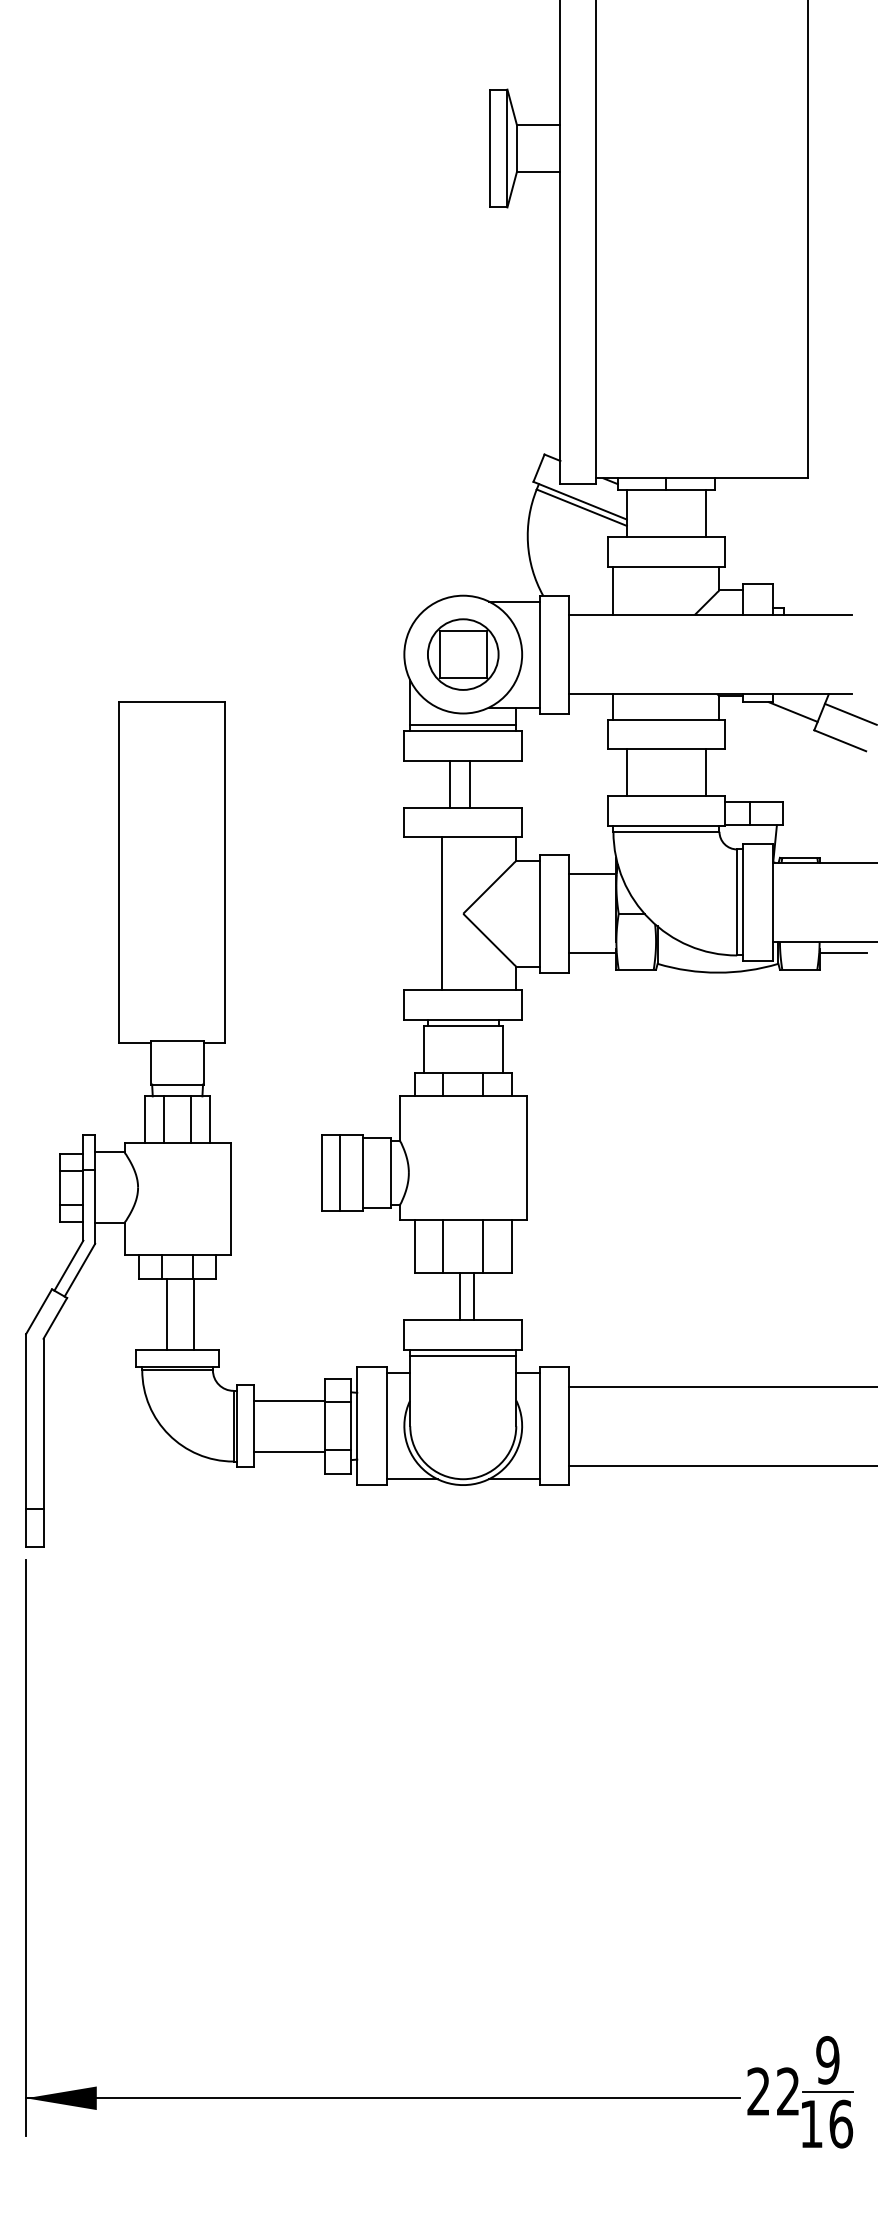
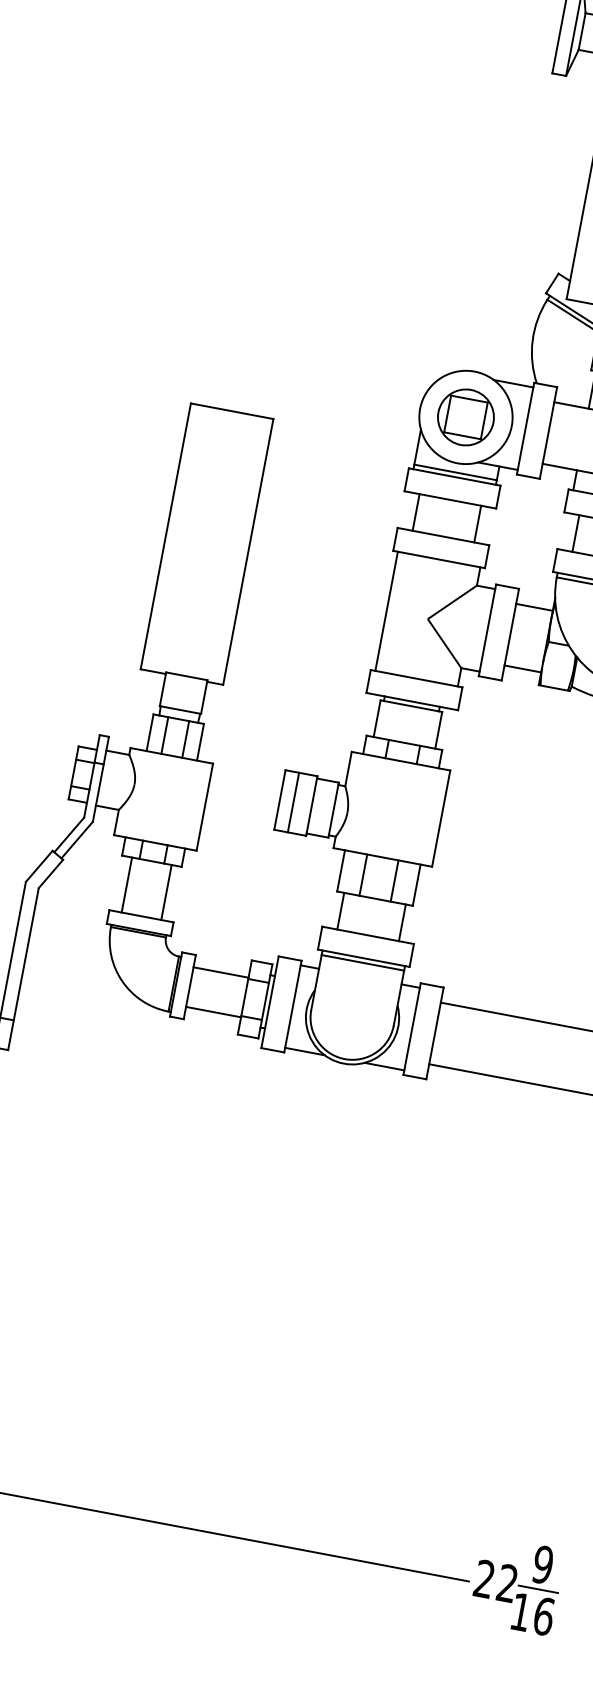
line: (449, 783) -> (477, 523), moved
line: (469, 783) -> (416, 511), moved
line: (442, 913) -> (386, 611), moved
line: (459, 1296) -> (340, 911), moved
line: (473, 1296) -> (402, 922), moved
line: (167, 1313) -> (166, 891), moved
line: (194, 1313) -> (127, 884), moved

